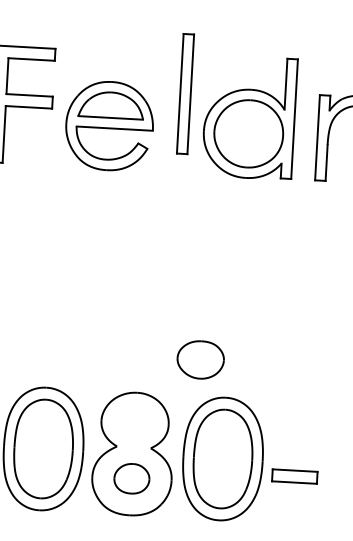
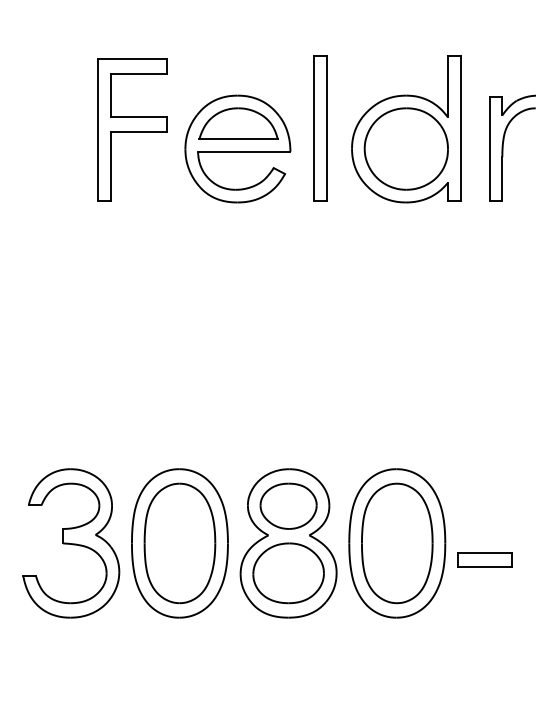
part: (185, 94) -> (320, 128), moved
part: (200, 359) -> (288, 505), moved
part: (131, 478) -> (288, 573), size x1.67

